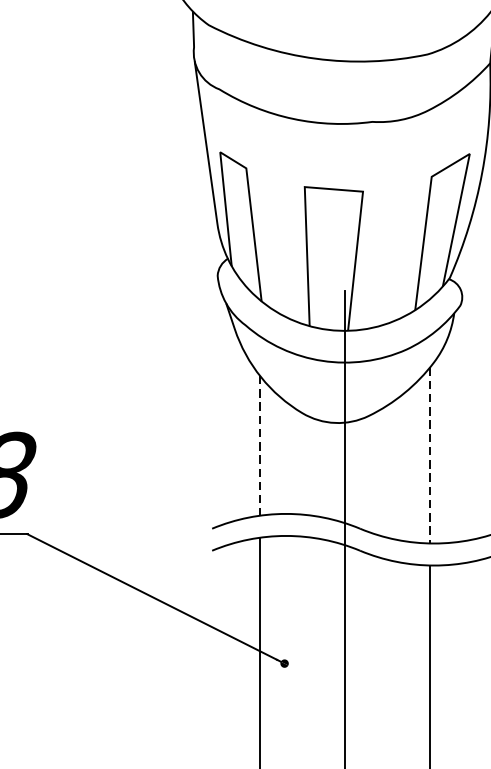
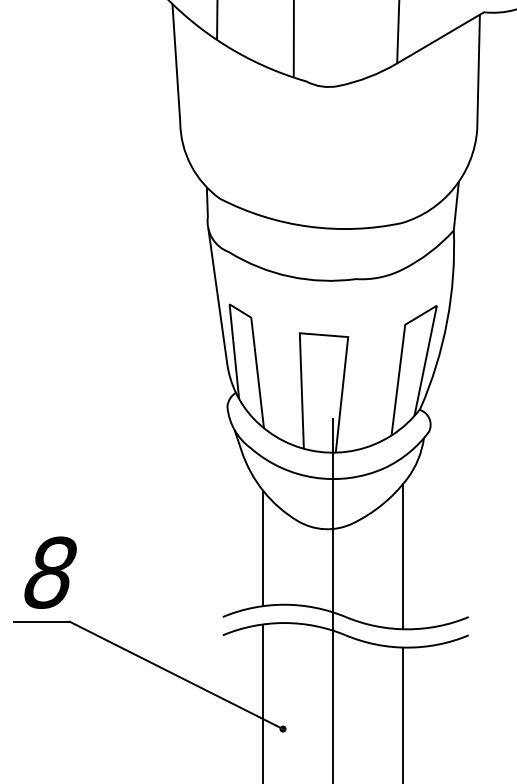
line: (259, 446) -> (262, 548), dashed -> solid
line: (429, 455) -> (403, 556), dashed -> solid

